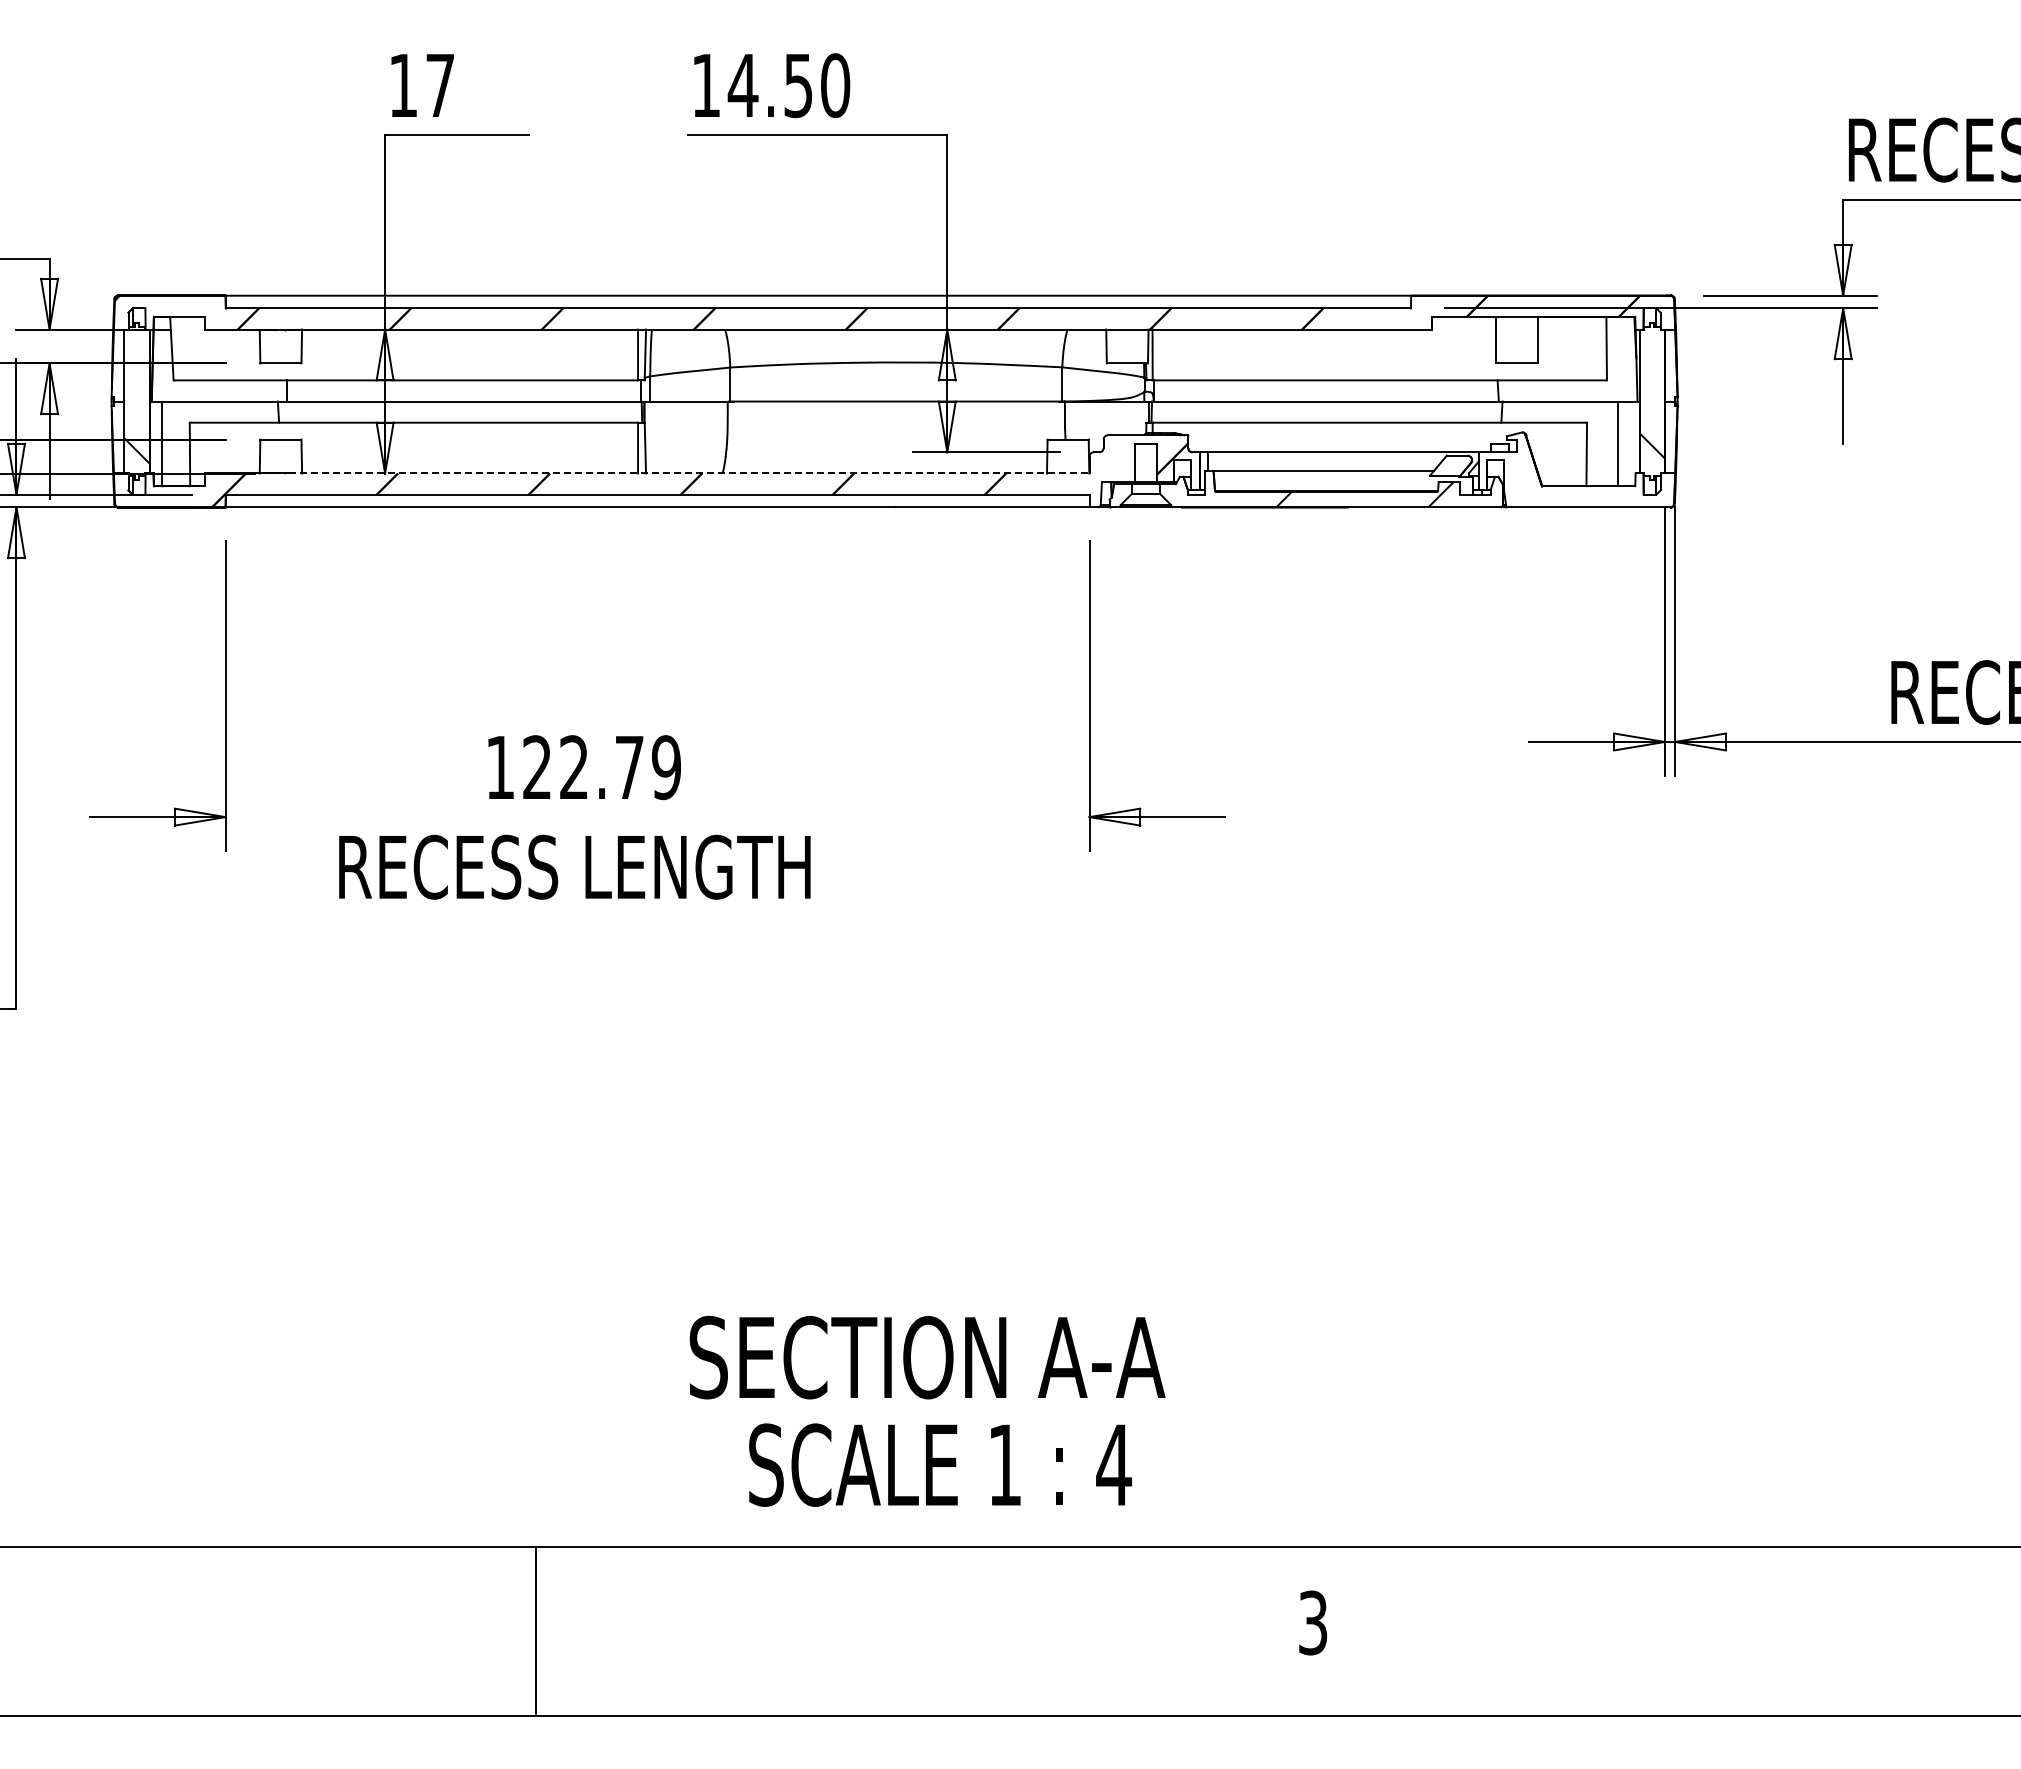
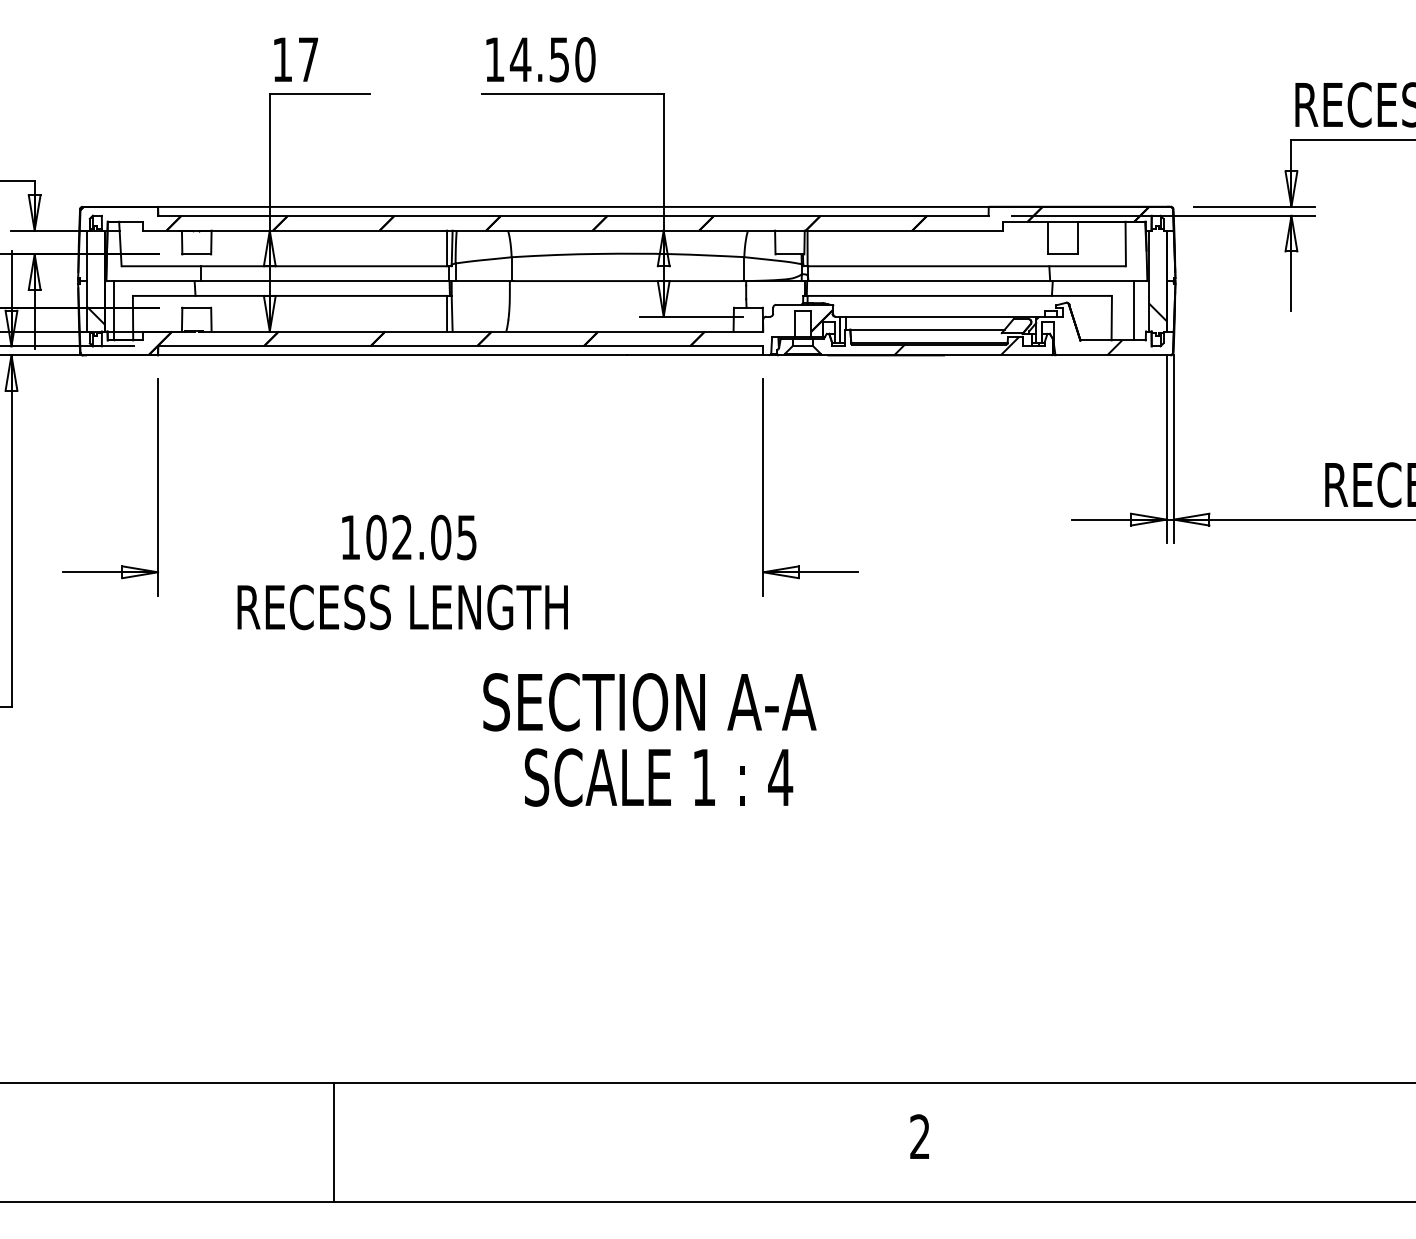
line: (689, 473) -> (483, 331), dashed -> solid
hatch: (1539, 479) -> (1078, 335), added
text: (601, 767) -> (421, 537), 122.79 -> 102.05
text: (927, 1410) -> (649, 739), moved
text: (1313, 1622) -> (920, 1136), 3 -> 2
line: (535, 1630) -> (333, 1142), moved

